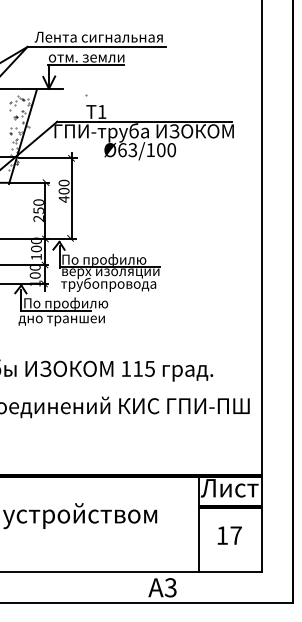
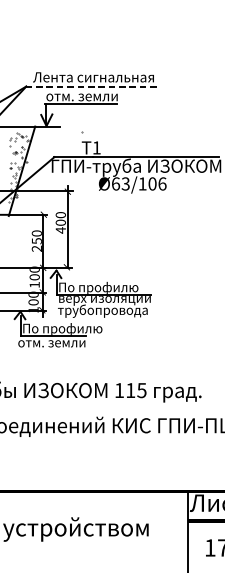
line: (96, 46) -> (91, 86), solid -> dashed
text: (171, 149) -> (162, 183), Ø63/100 -> Ø63/106
text: (61, 320) -> (58, 344), дно траншеи -> отм. земли

